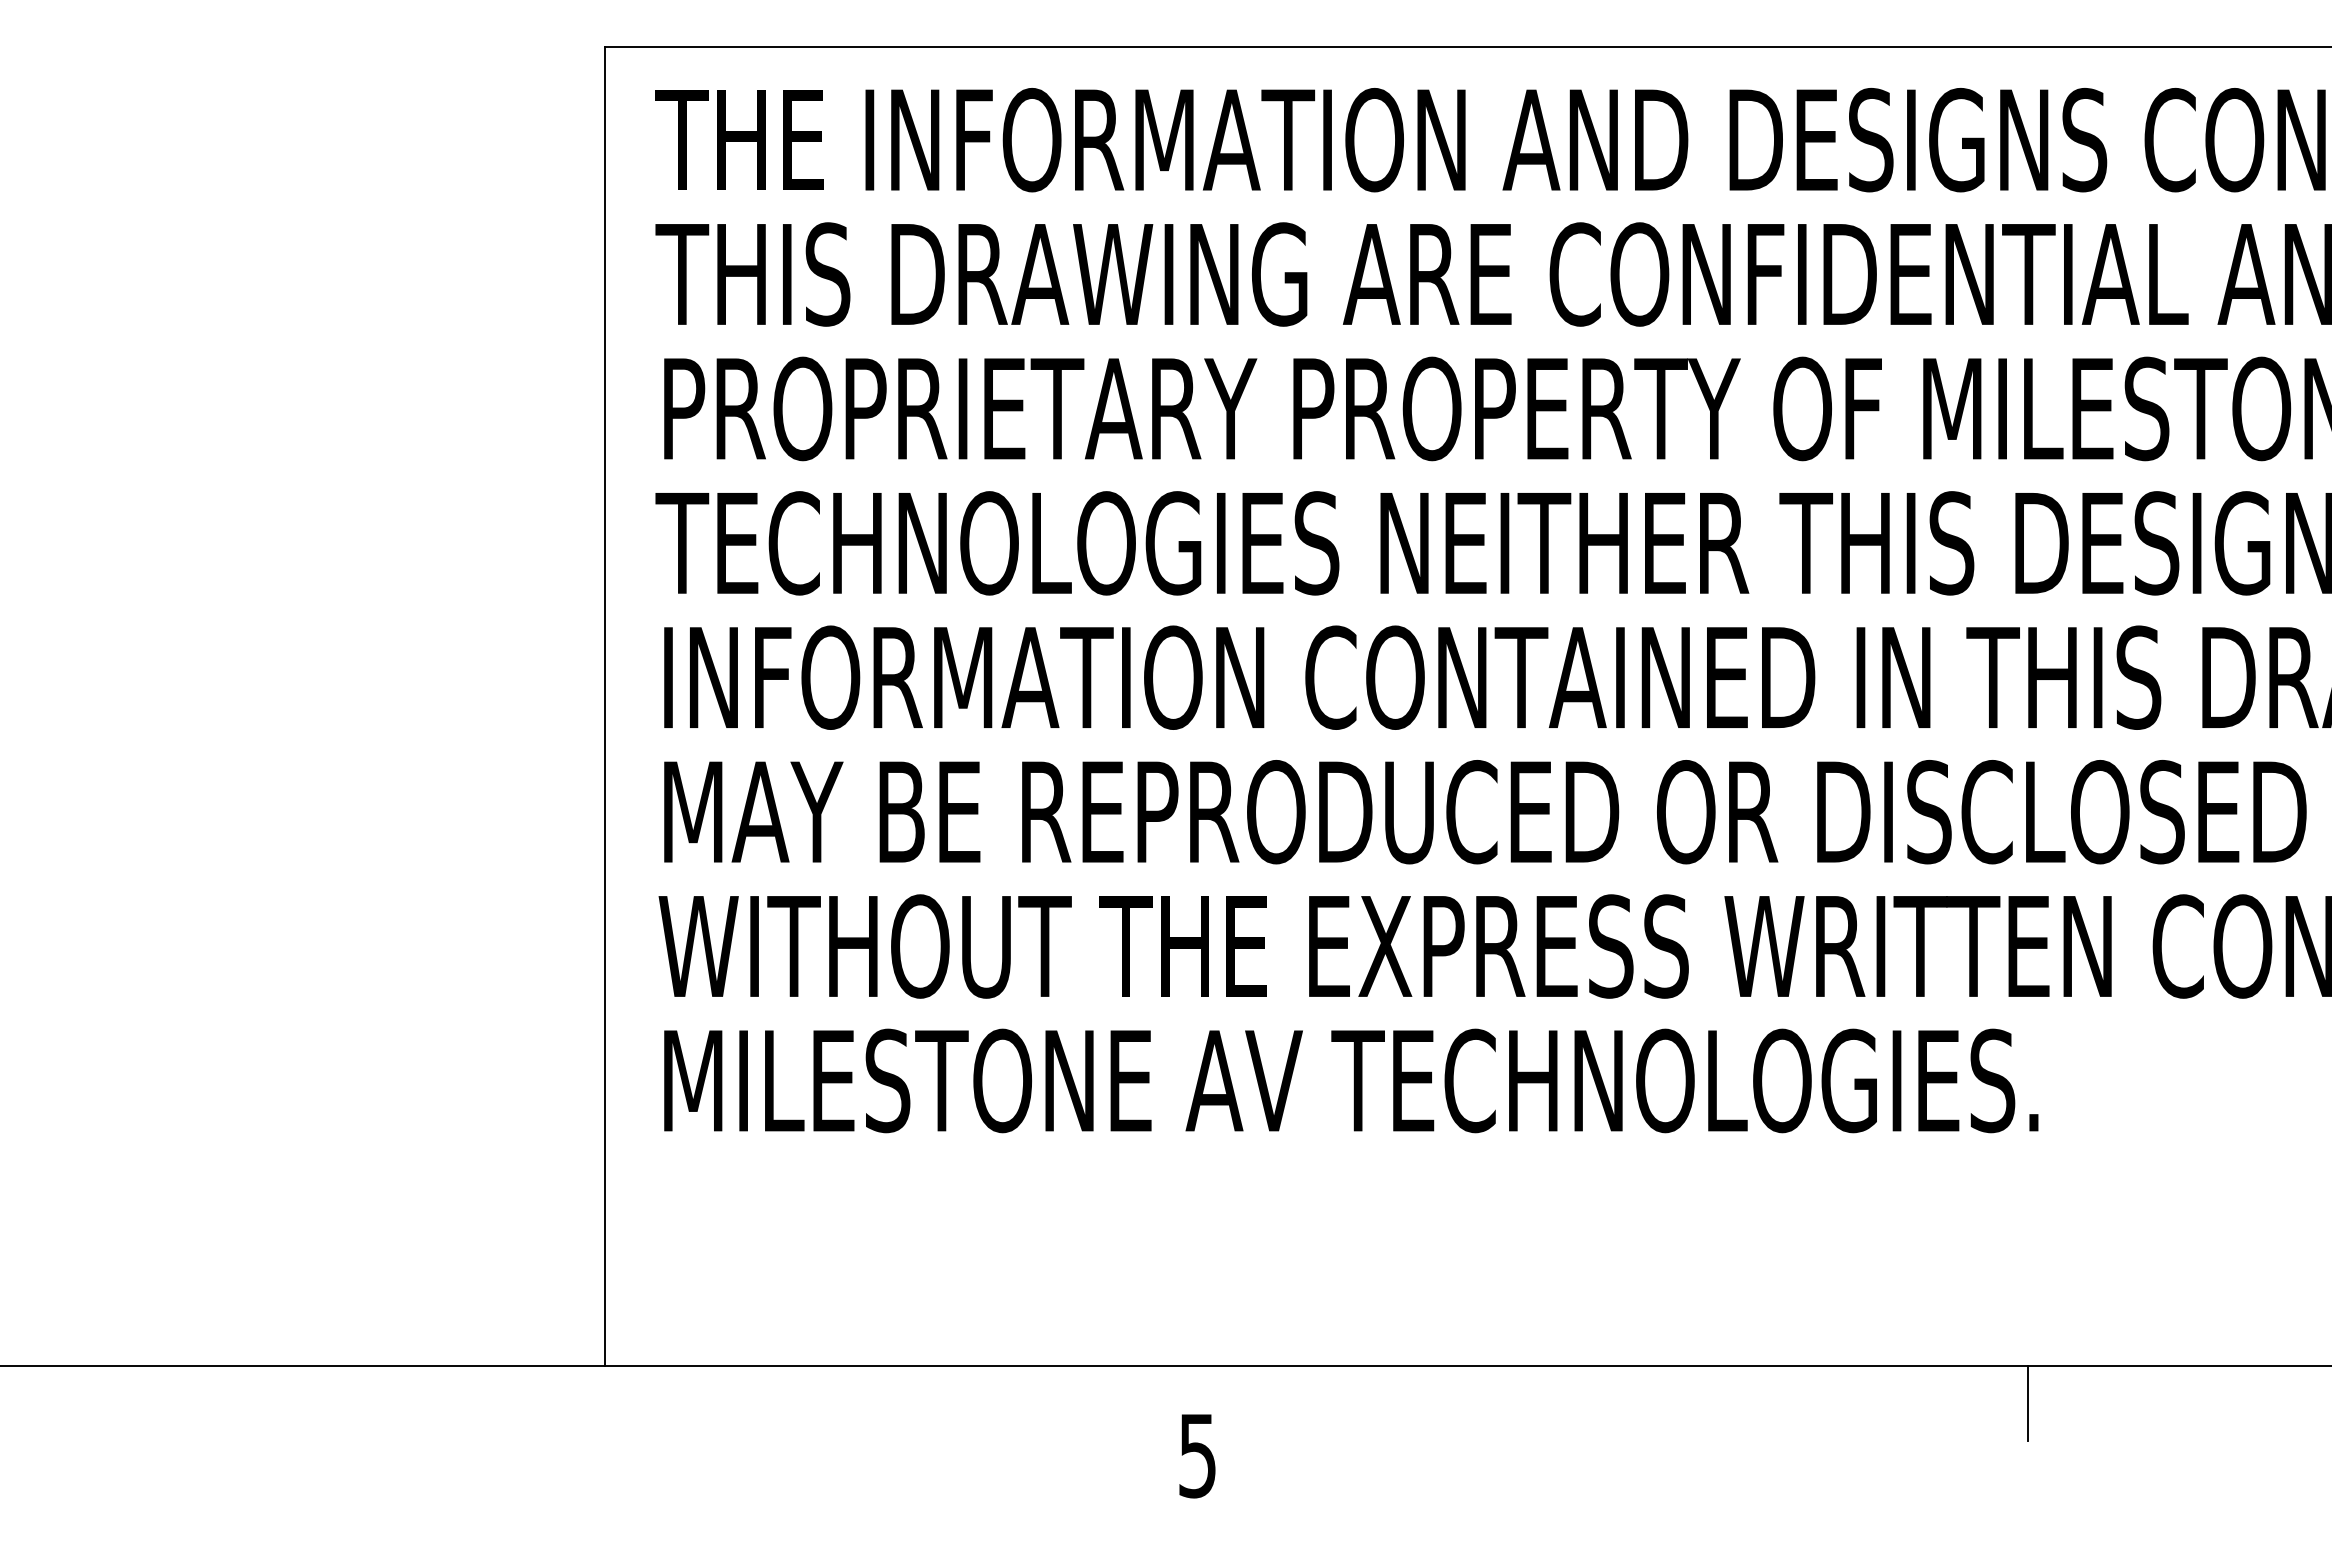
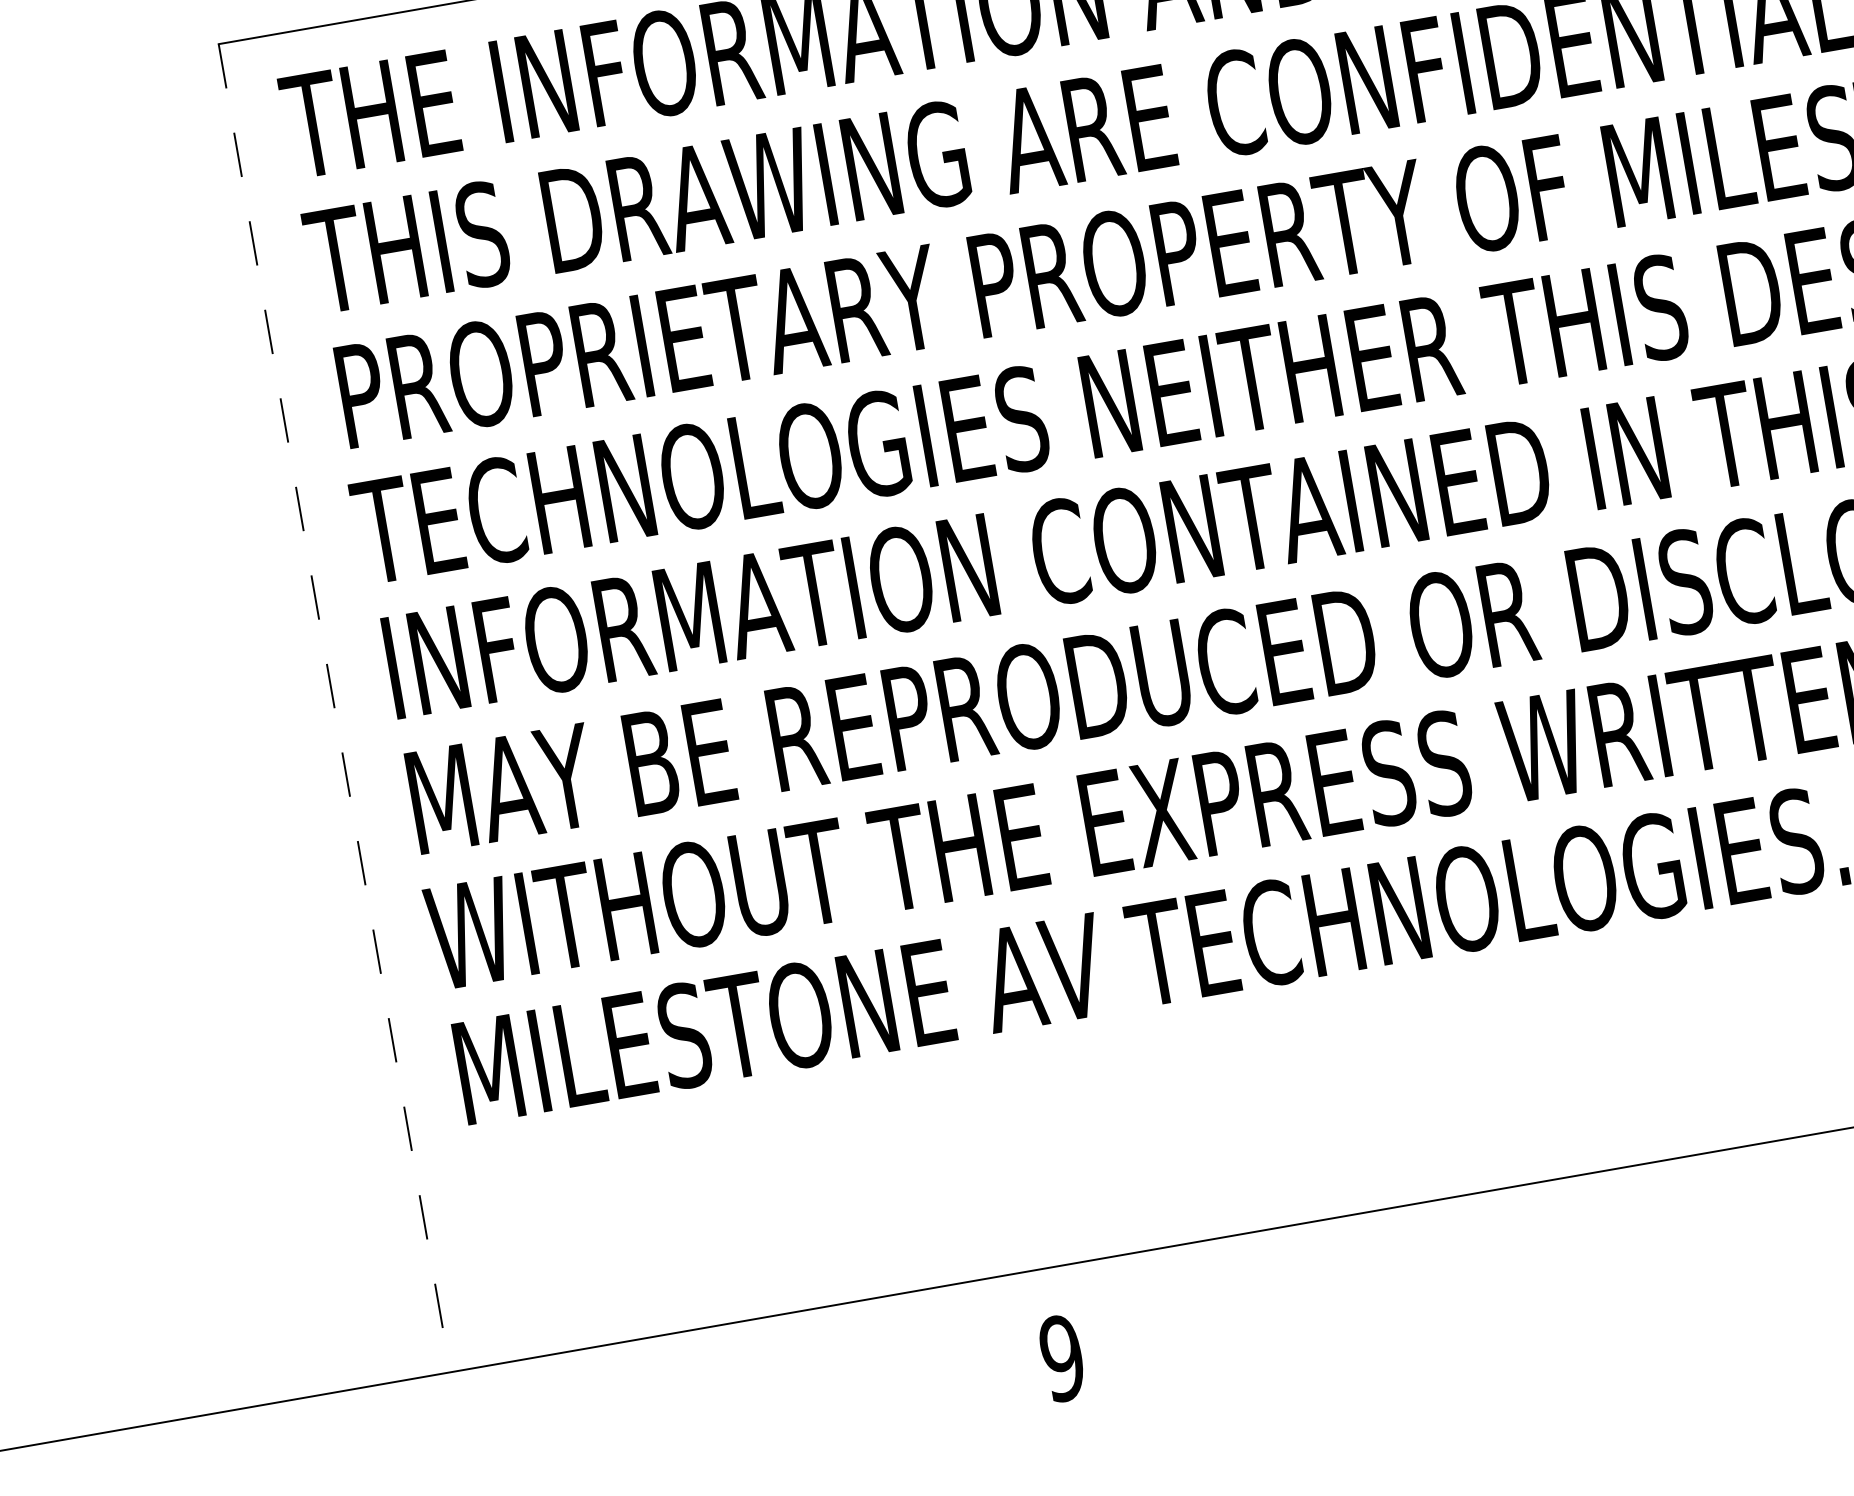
line: (605, 706) -> (334, 708), solid -> dashed
text: (1197, 1455) -> (1062, 1358), 5 -> 9

